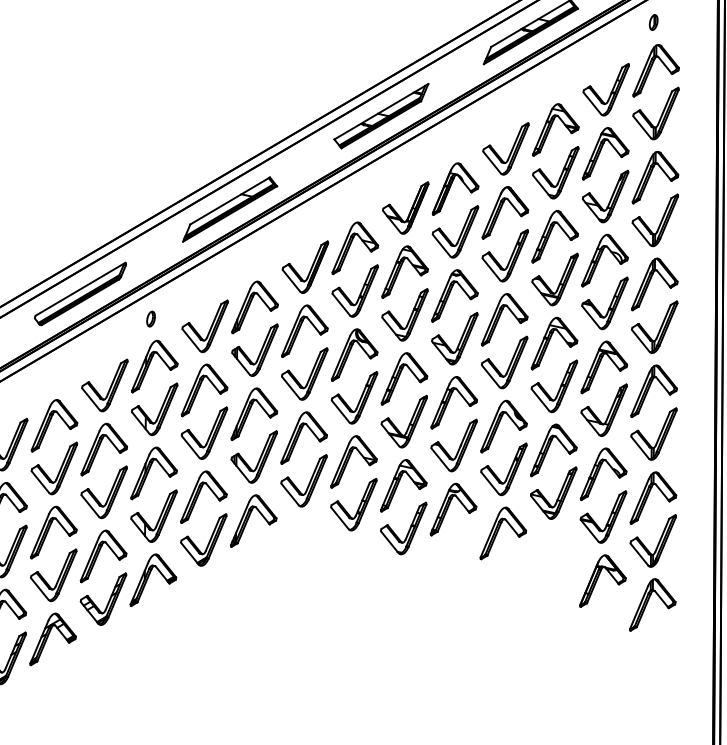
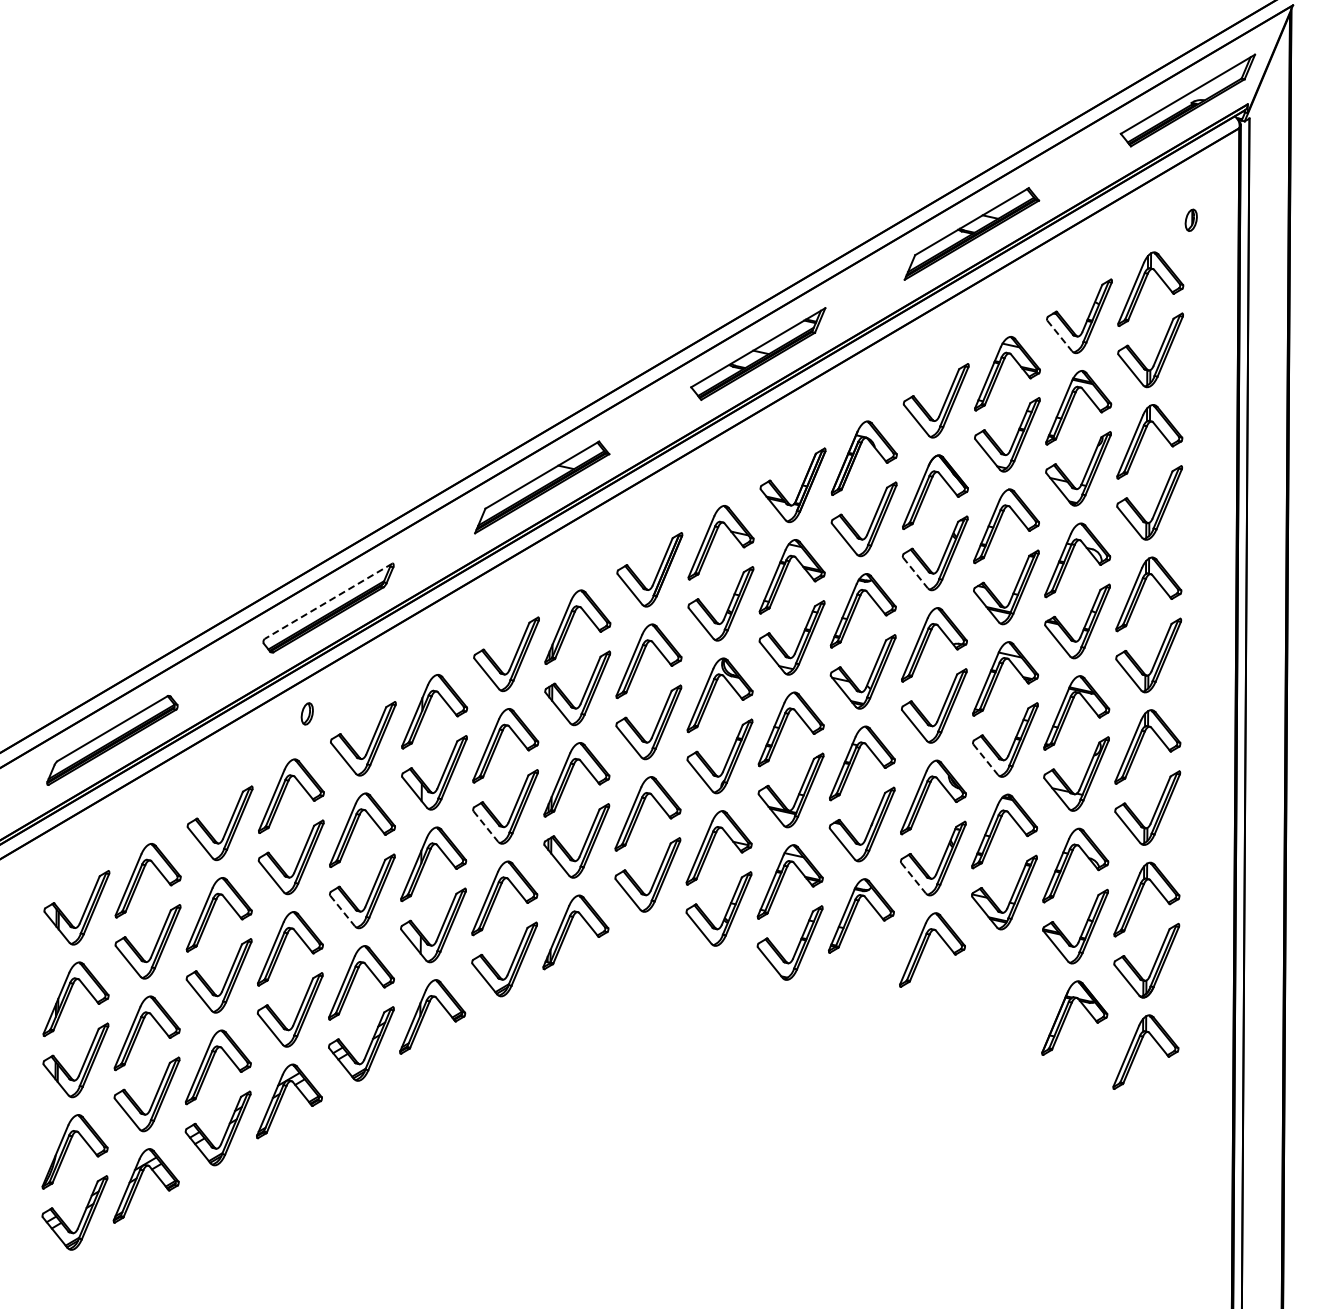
part: (653, 21) -> (1190, 219), moved
line: (592, 103) -> (1059, 335), solid -> dashed
line: (491, 269) -> (915, 572), solid -> dashed
line: (80, 289) -> (328, 601), solid -> dashed
part: (150, 318) -> (306, 713), moved
line: (540, 400) -> (985, 759), solid -> dashed
line: (190, 446) -> (485, 826), solid -> dashed
line: (490, 483) -> (913, 878), solid -> dashed
line: (90, 505) -> (342, 910), solid -> dashed

